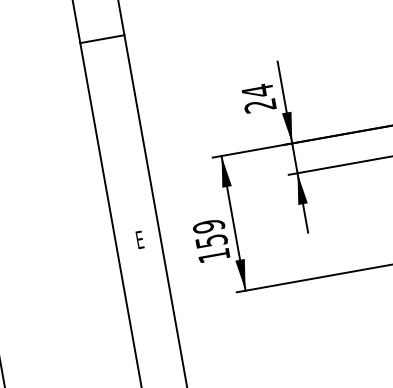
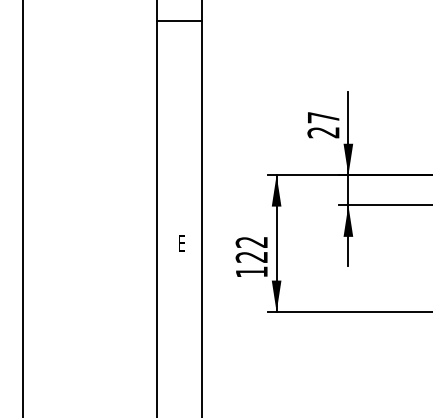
line: (102, 39) -> (179, 21), moved
text: (257, 91) -> (323, 117), 24 -> 27
text: (209, 233) -> (251, 249), 159 -> 122

